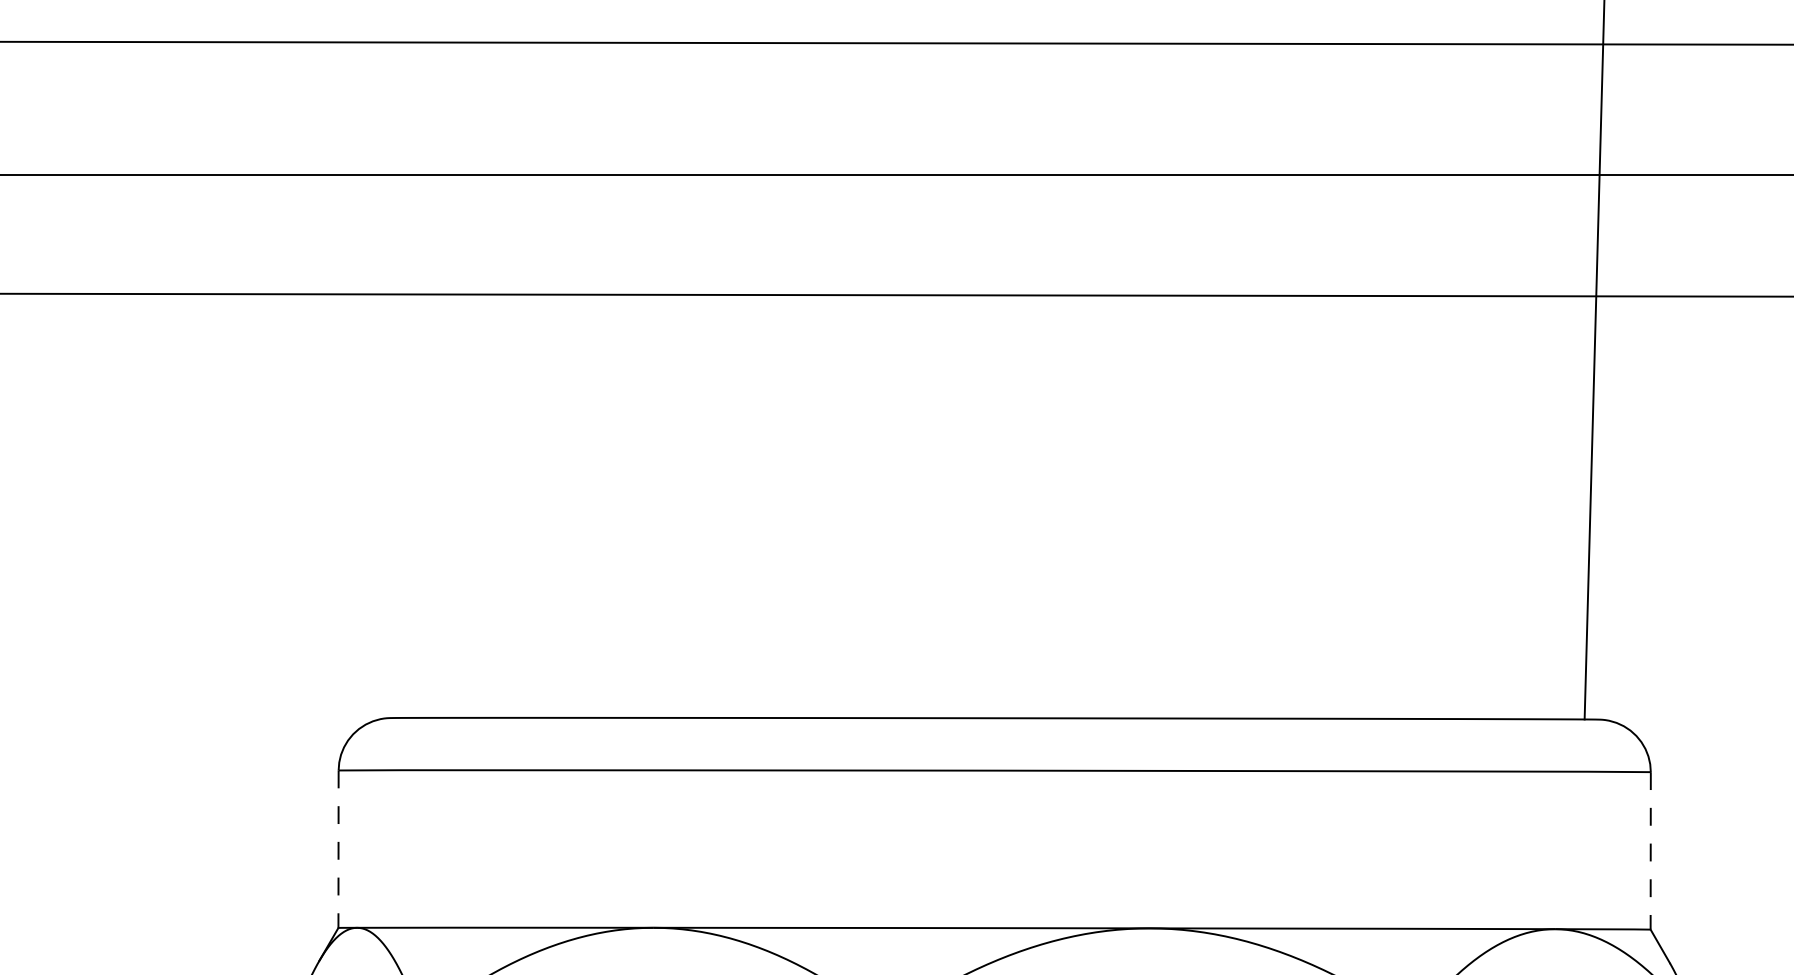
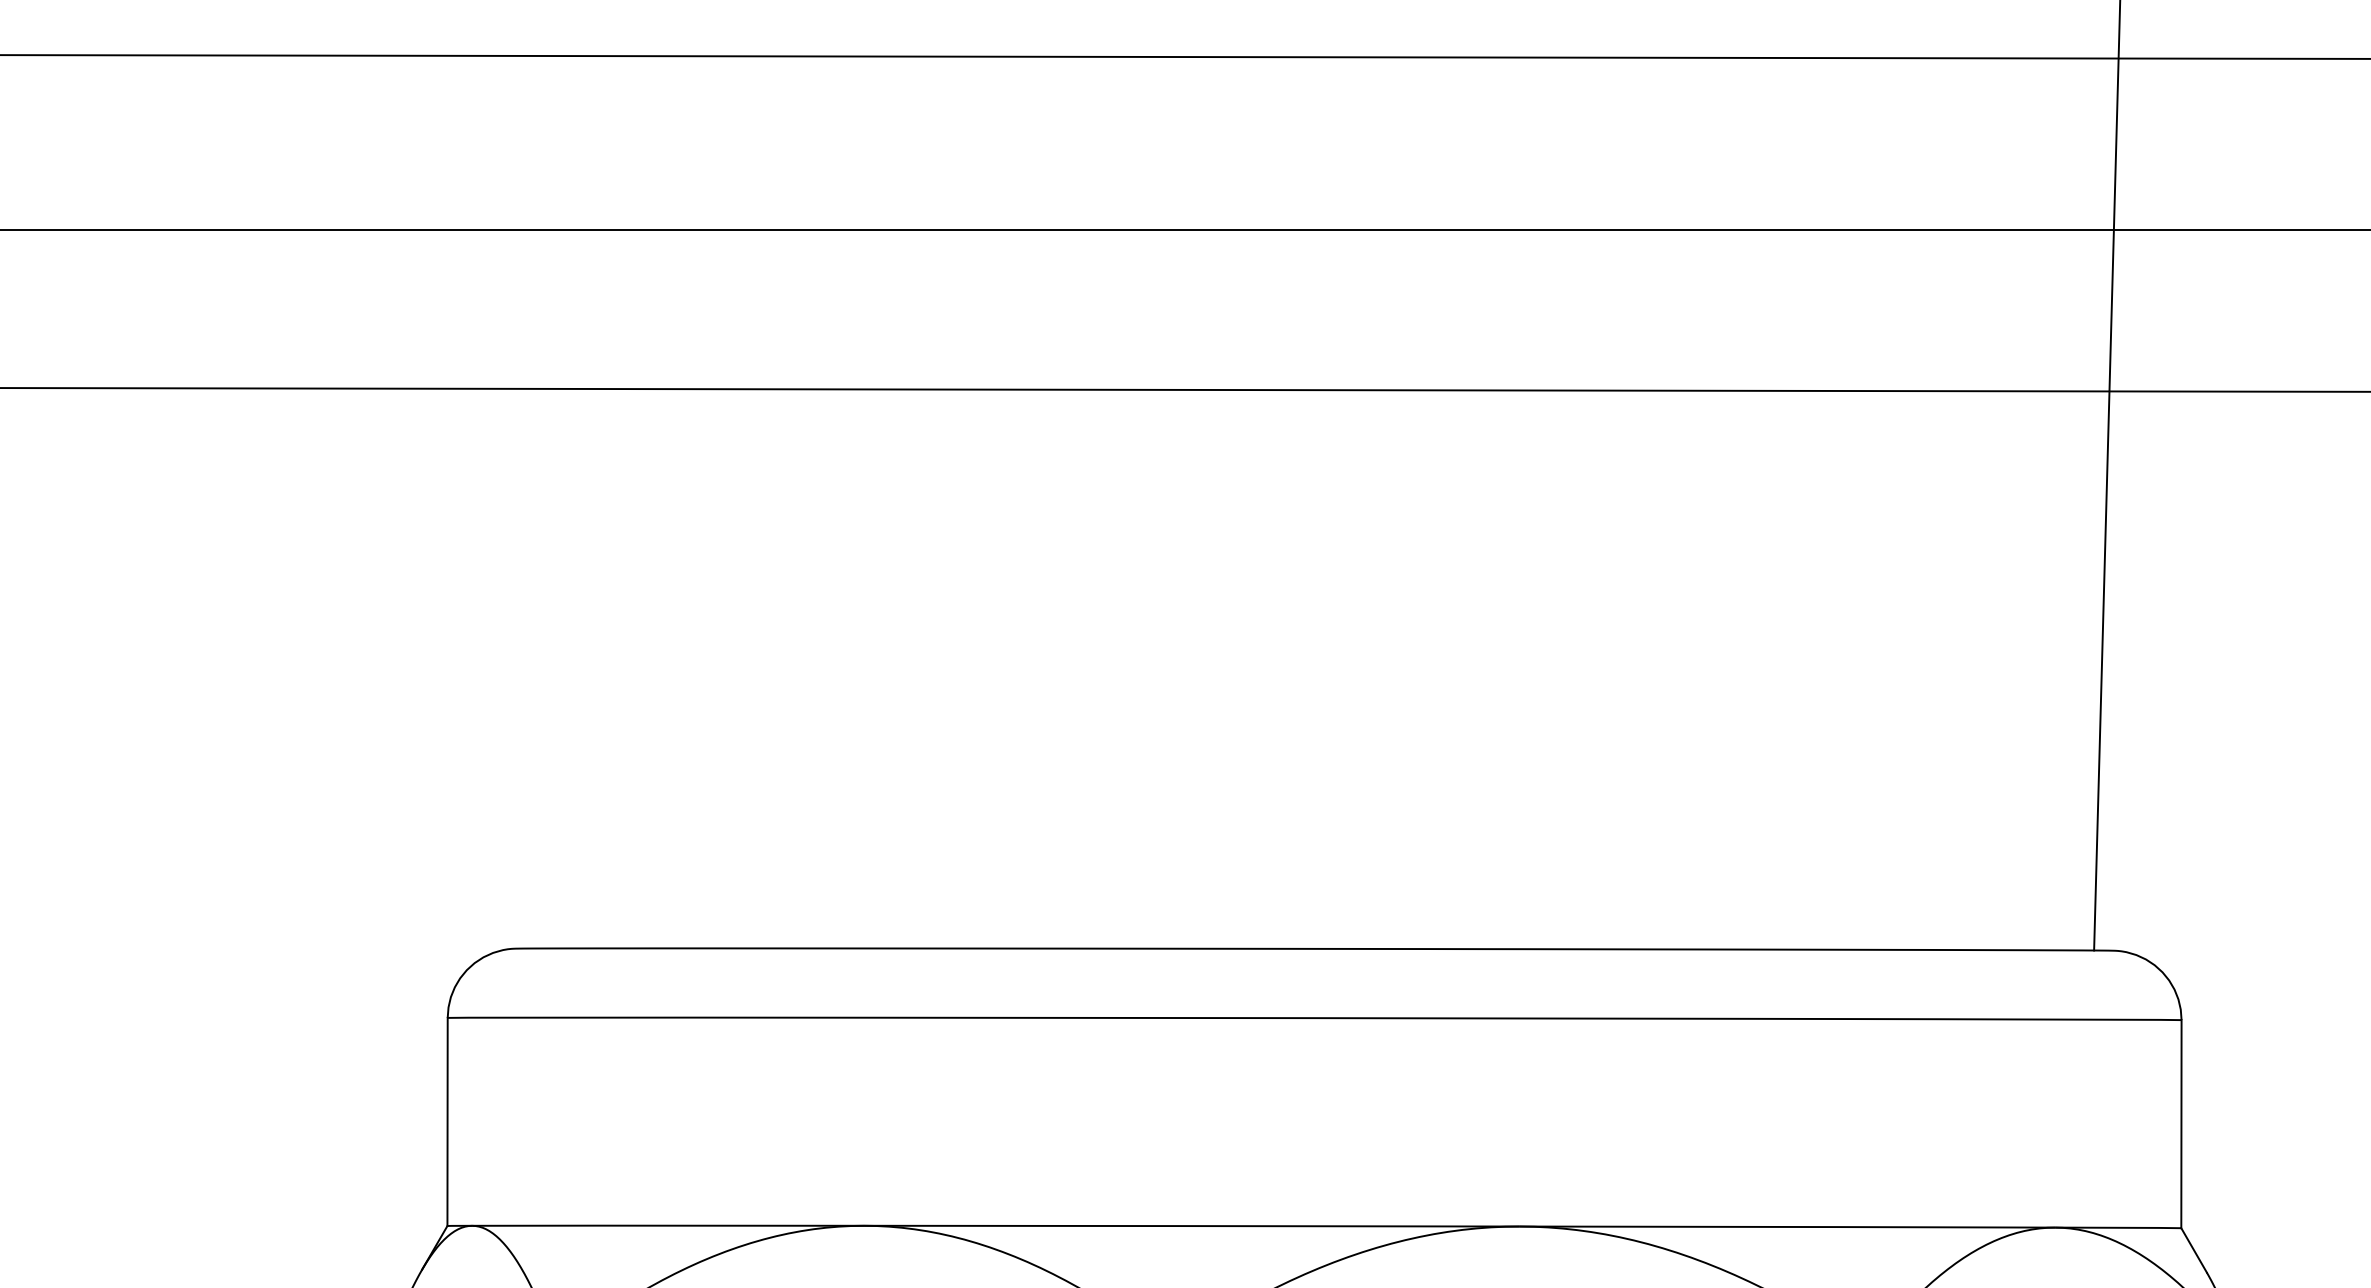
line: (338, 849) -> (447, 1122), dashed -> solid
line: (1650, 851) -> (2181, 1124), dashed -> solid

